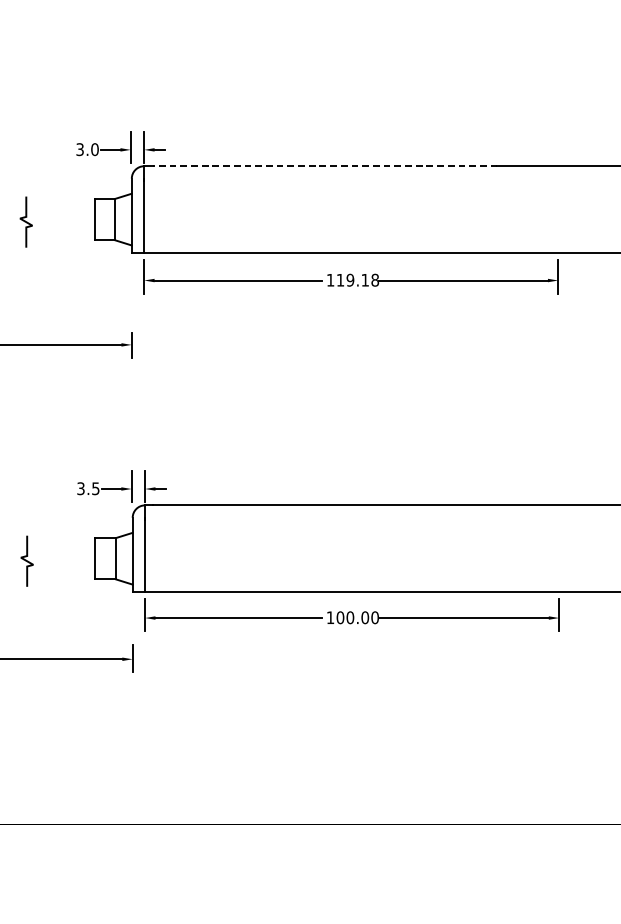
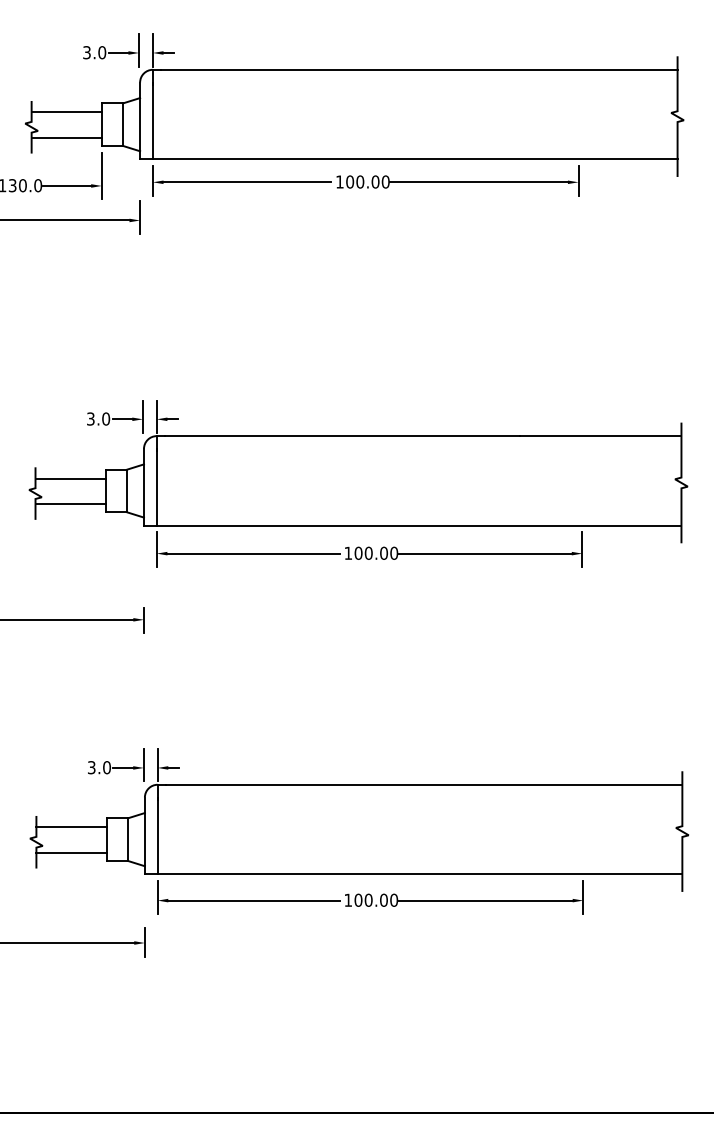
line: (324, 166) -> (342, 436), dashed -> solid
line: (60, 207) -> (70, 478), added
line: (60, 232) -> (70, 504), added
text: (357, 279) -> (376, 552), 119.18 -> 100.00
text: (95, 488) -> (106, 767), 3.5 -> 3.0
line: (61, 546) -> (71, 827), added
line: (61, 571) -> (71, 852), added

